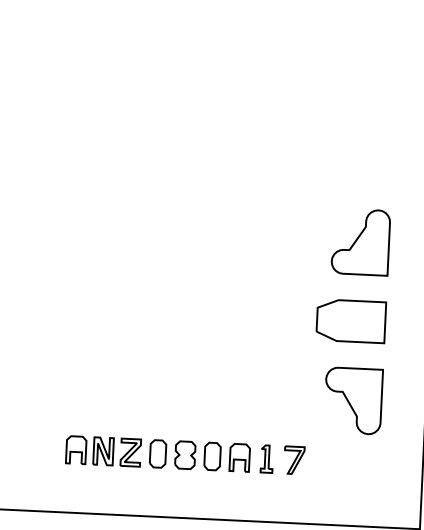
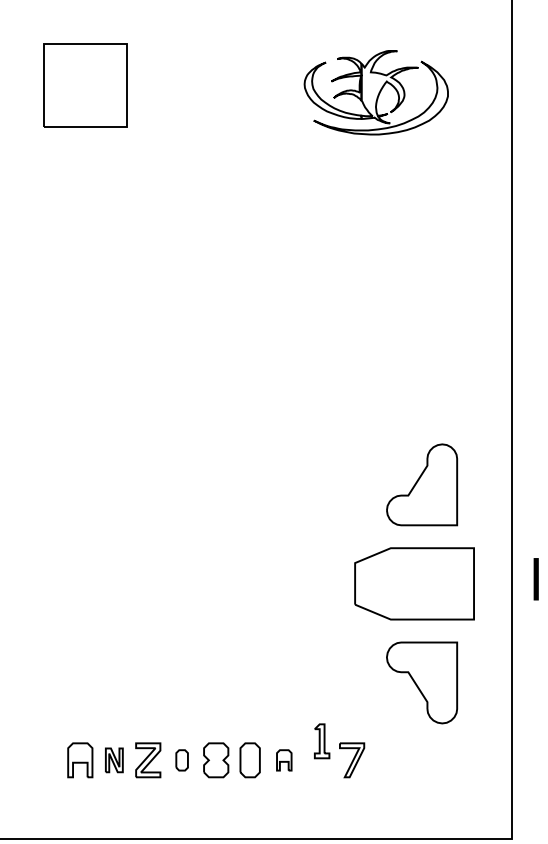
part: (351, 320) -> (414, 583), size x1.4
part: (103, 451) -> (114, 760), size x0.7
part: (157, 454) -> (181, 760), size x0.6
part: (240, 457) -> (284, 760), size x0.6
part: (267, 459) -> (322, 741), moved

